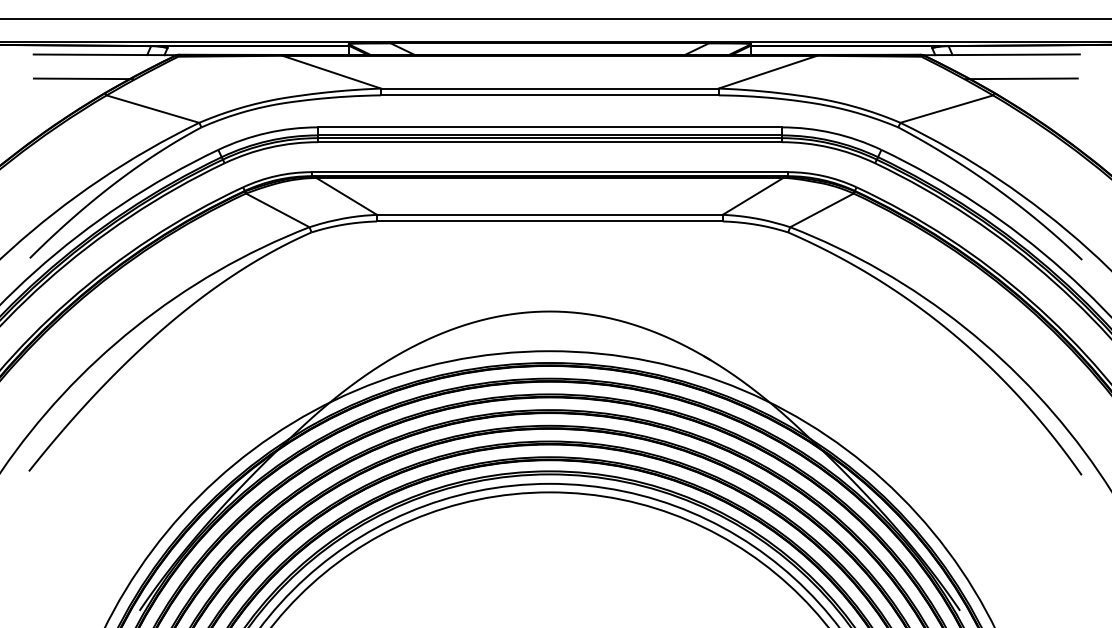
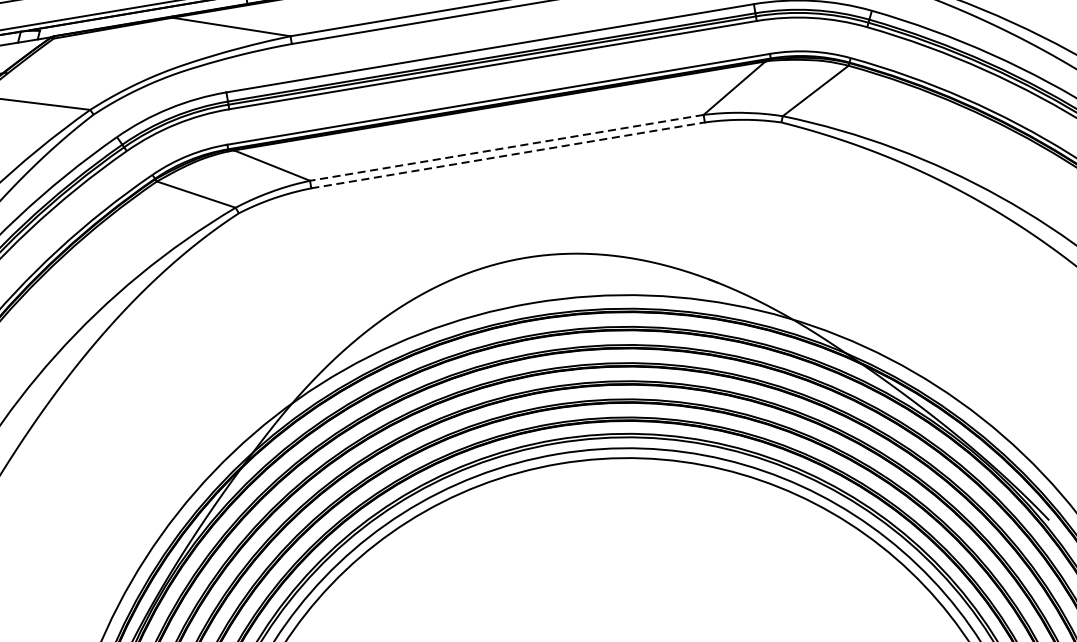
line: (549, 214) -> (506, 147), solid -> dashed
line: (549, 221) -> (507, 155), solid -> dashed

